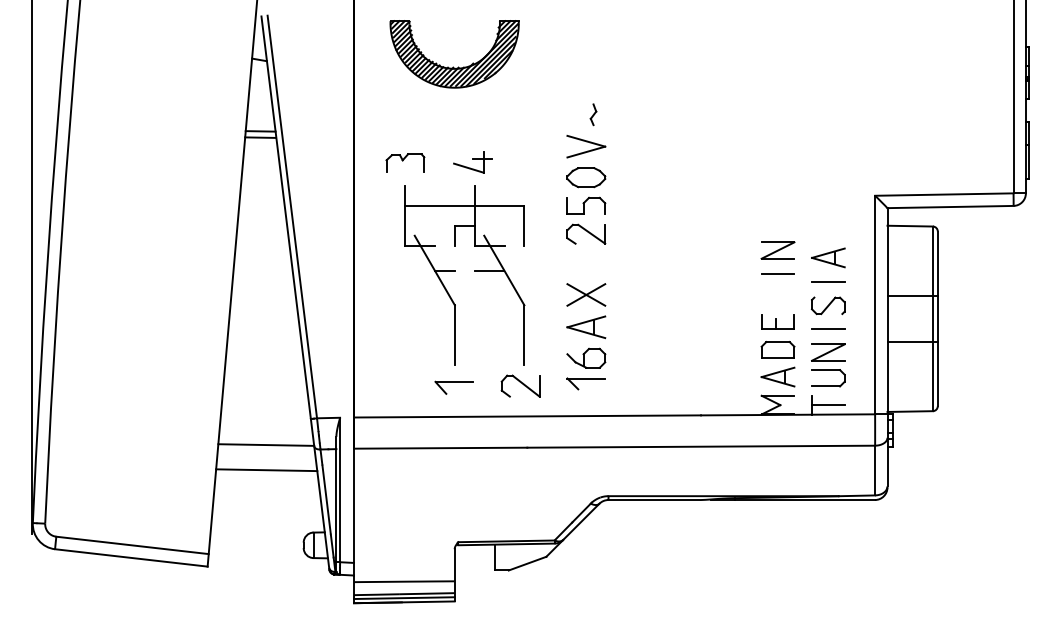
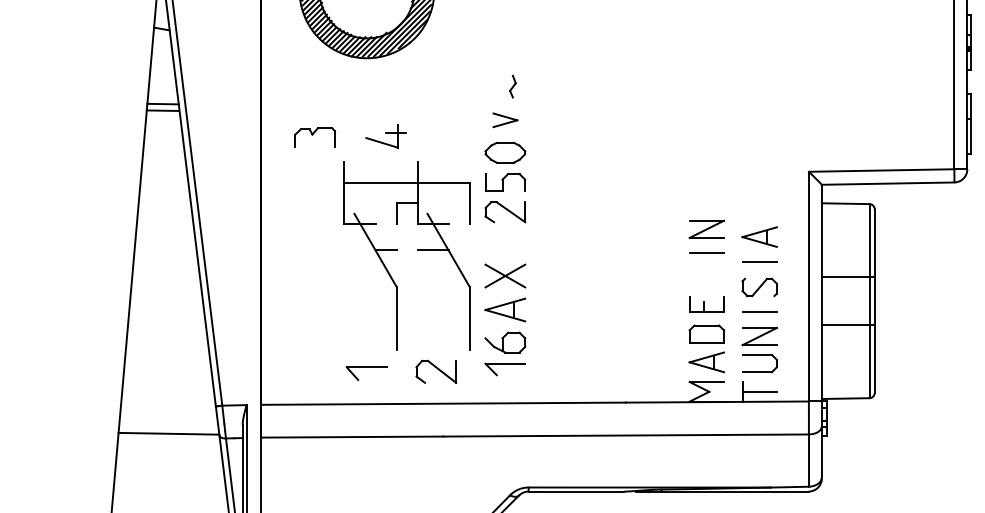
part: (586, 146) -> (505, 120), size x0.6
part: (455, 271) -> (397, 251), moved
line: (266, 470) -> (169, 460), removed

